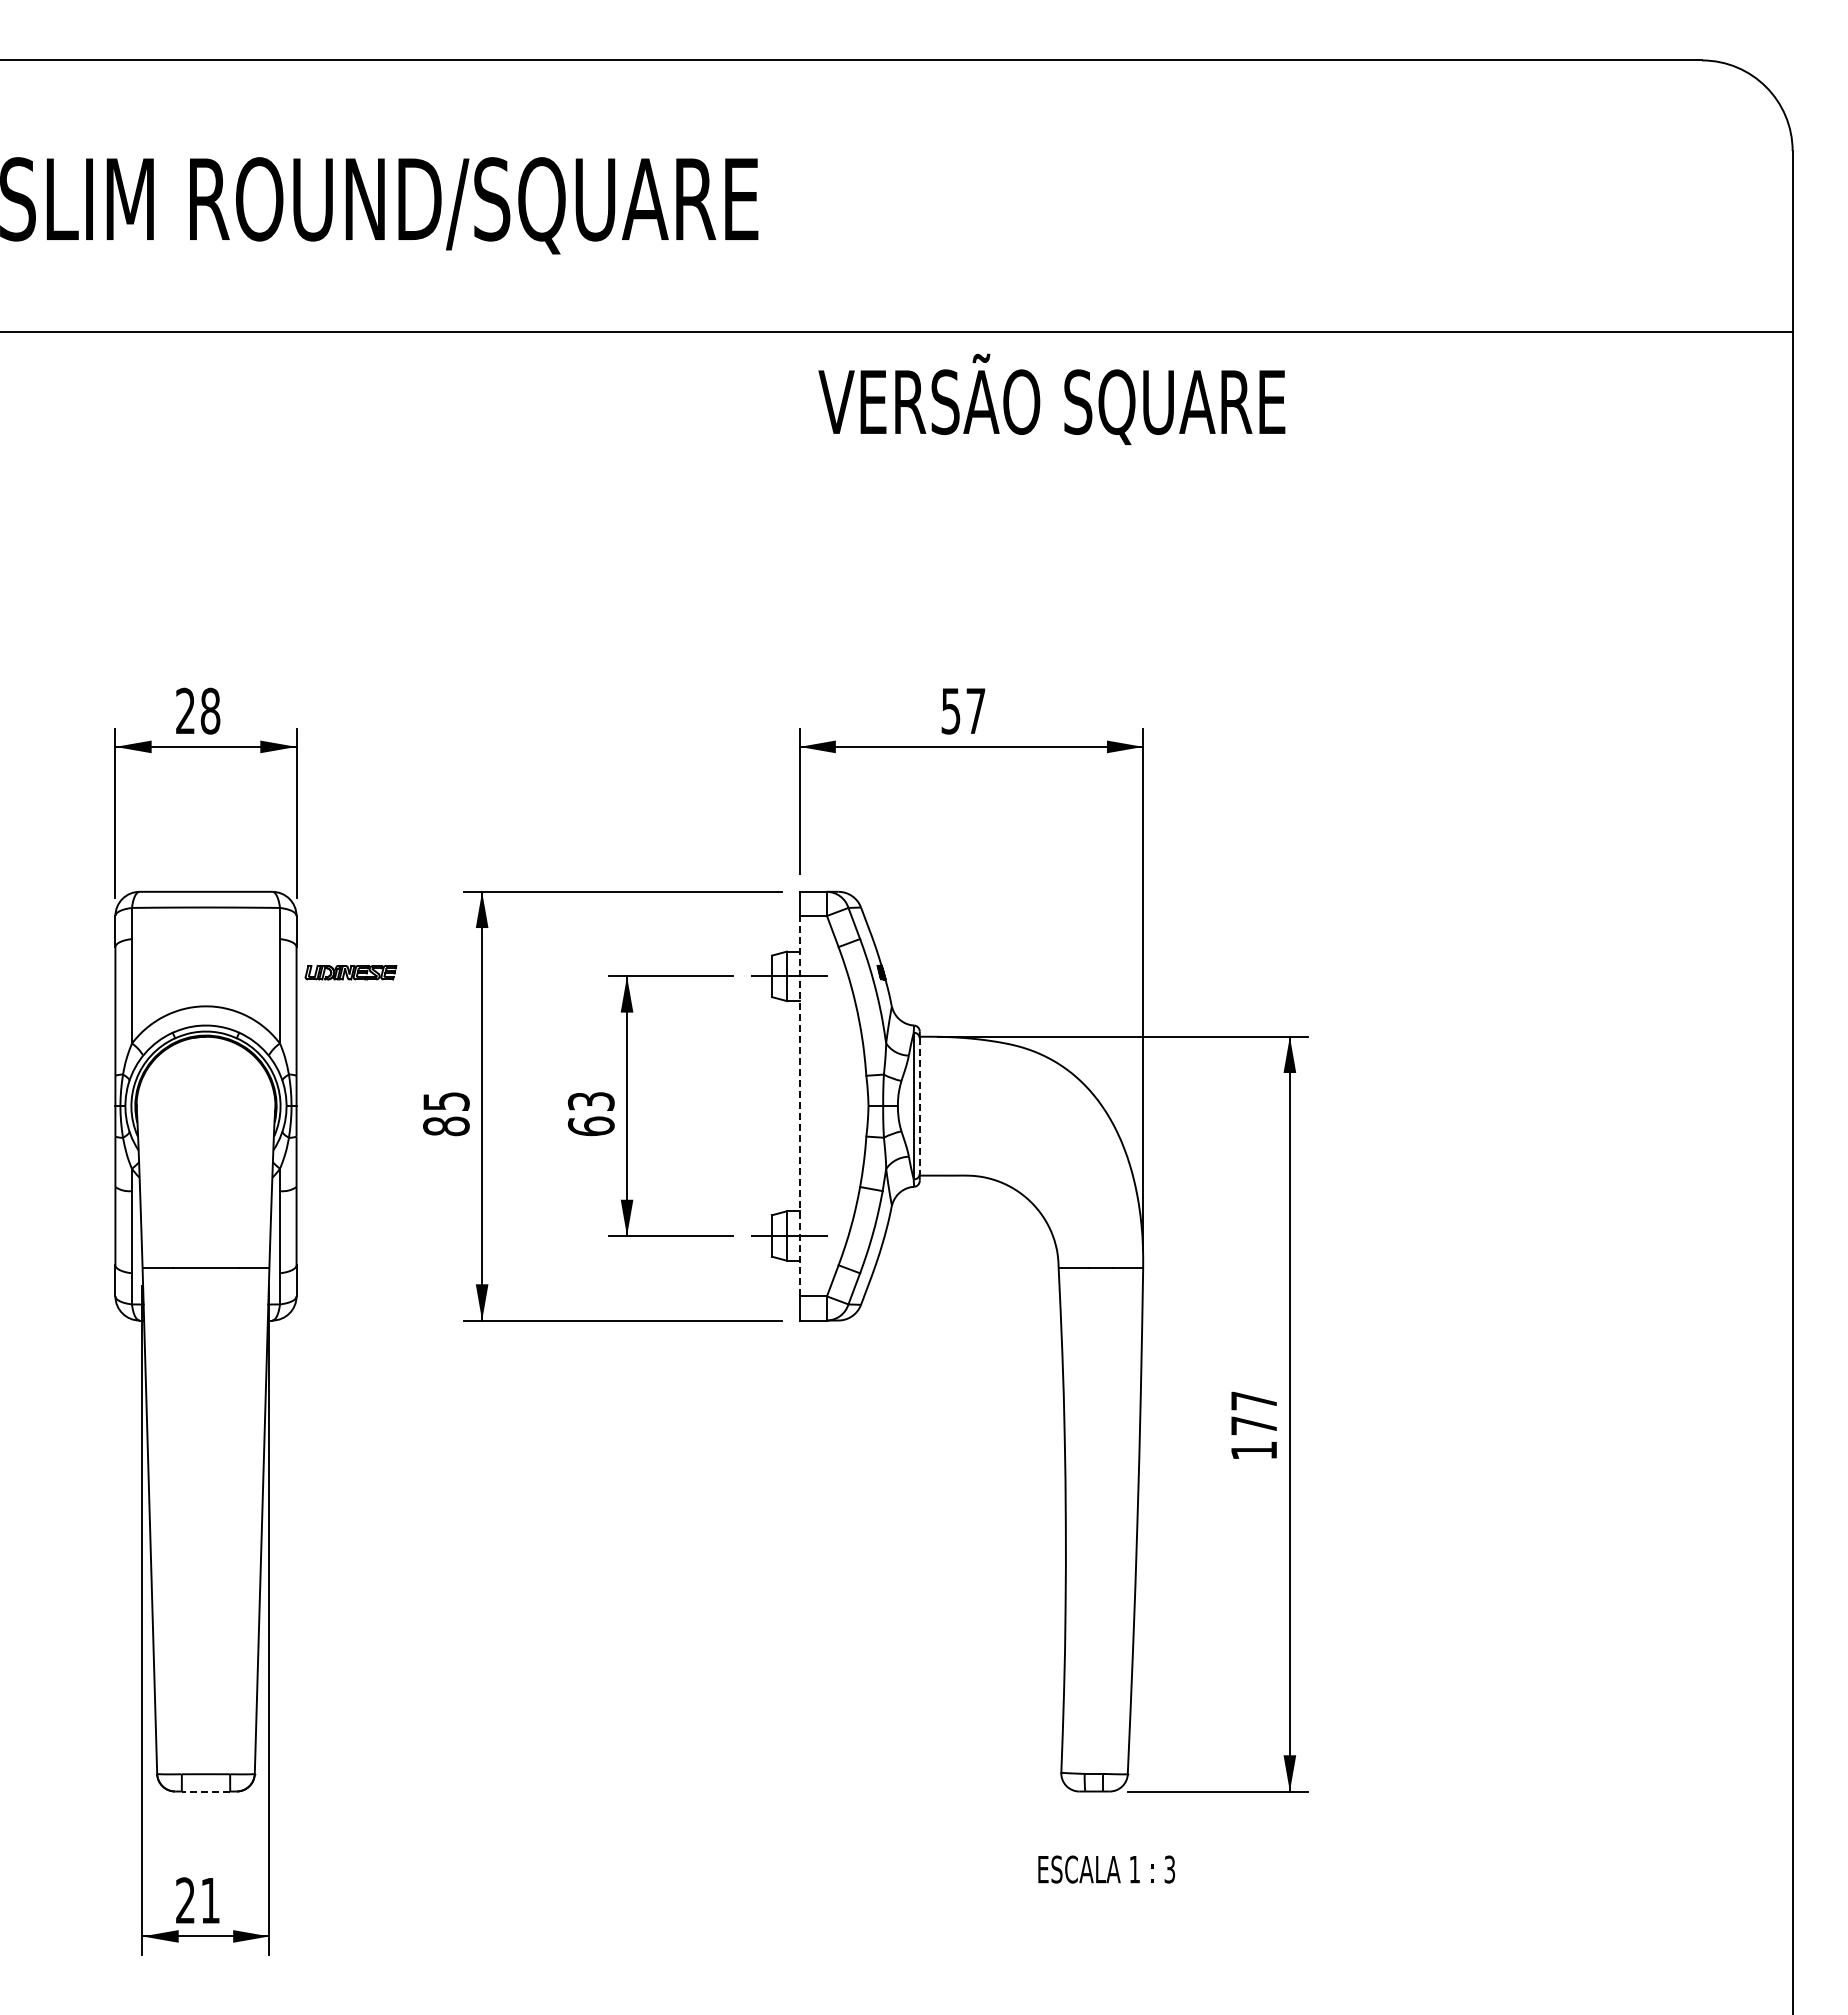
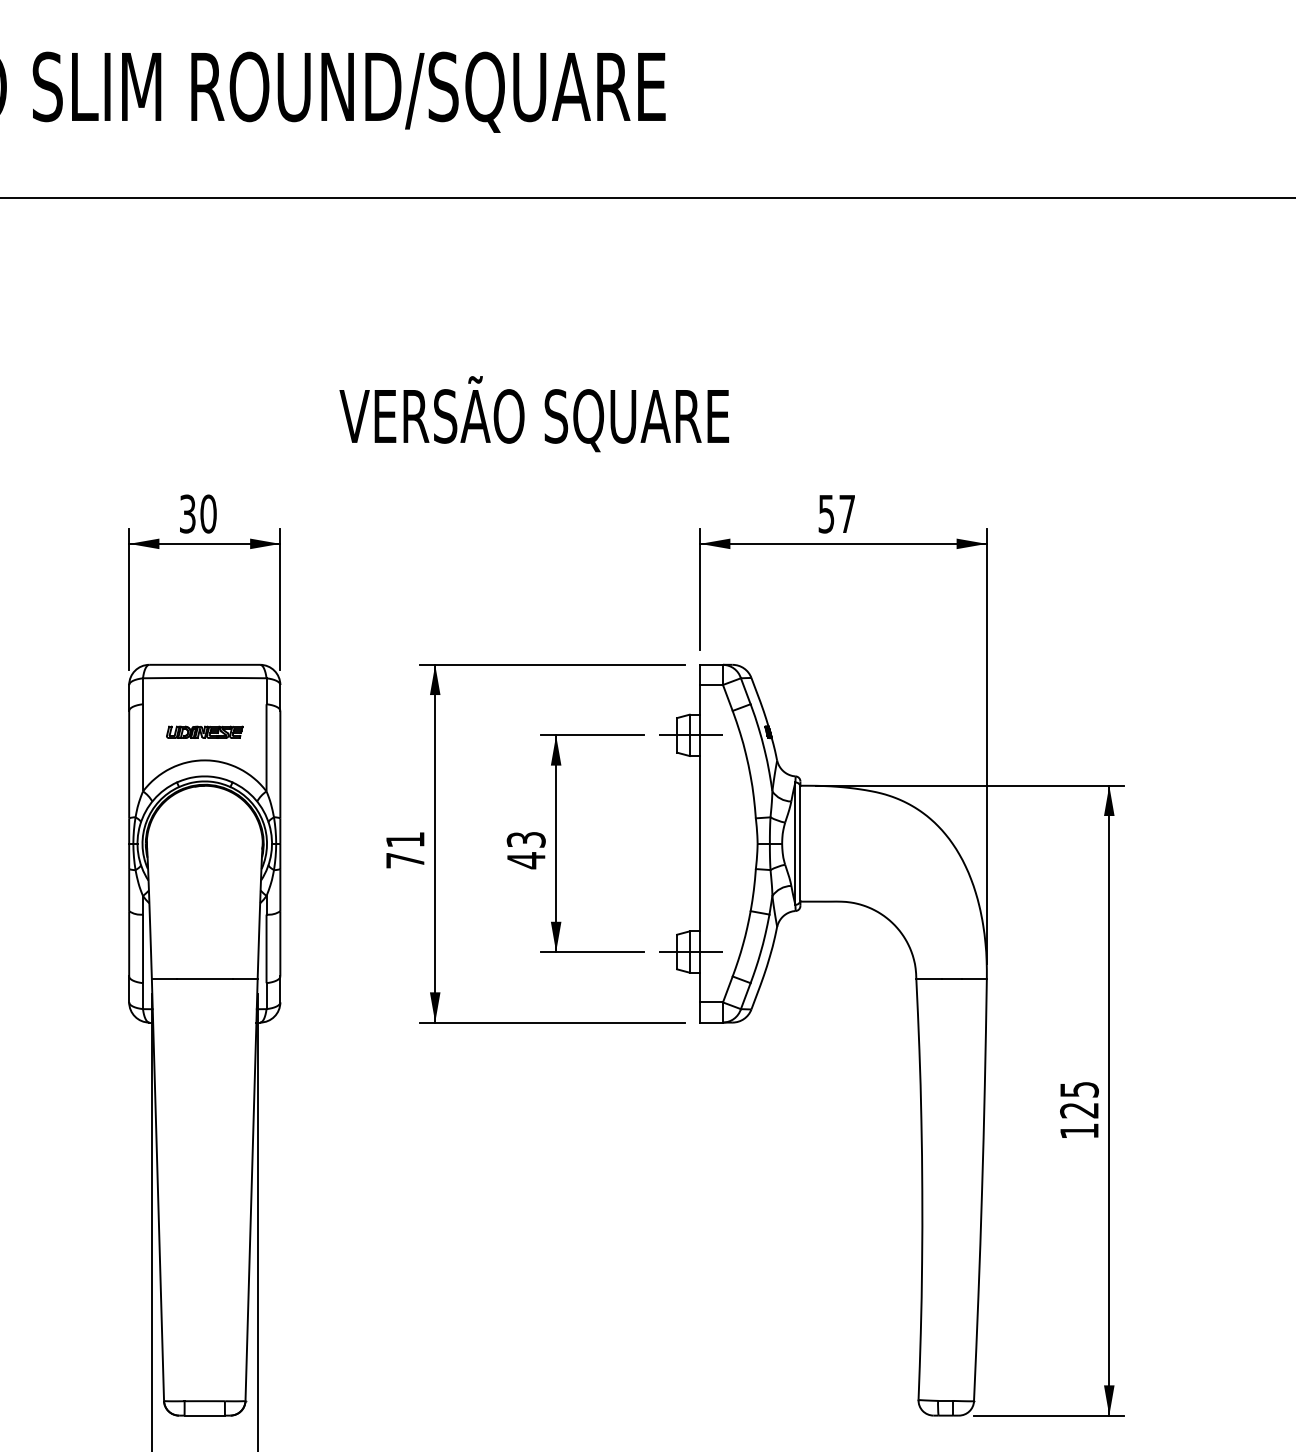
text: (1051, 398) -> (533, 413), moved
text: (198, 711) -> (198, 514), 28 -> 30
part: (350, 972) -> (204, 732), moved
line: (799, 1105) -> (700, 843), dashed -> solid
line: (919, 1106) -> (800, 843), dashed -> solid
text: (446, 1114) -> (405, 850), 85 -> 71
text: (590, 1126) -> (525, 860), 63 -> 43
text: (1253, 1413) -> (1078, 1100), 177 -> 125
line: (205, 1791) -> (204, 1415), dashed -> solid

